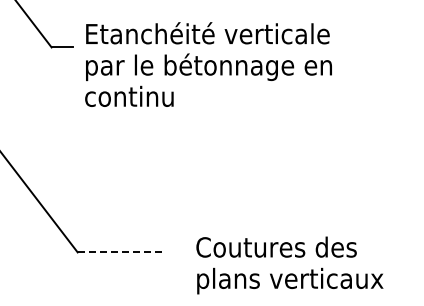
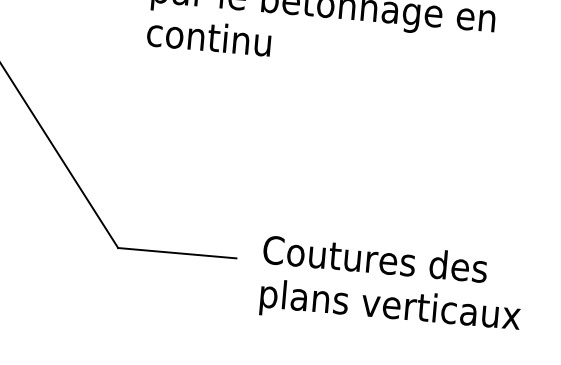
line: (120, 252) -> (177, 253), dashed -> solid
text: (289, 265) -> (391, 286), moved

